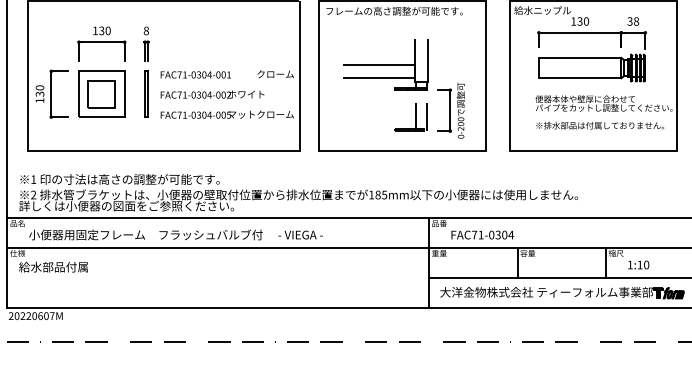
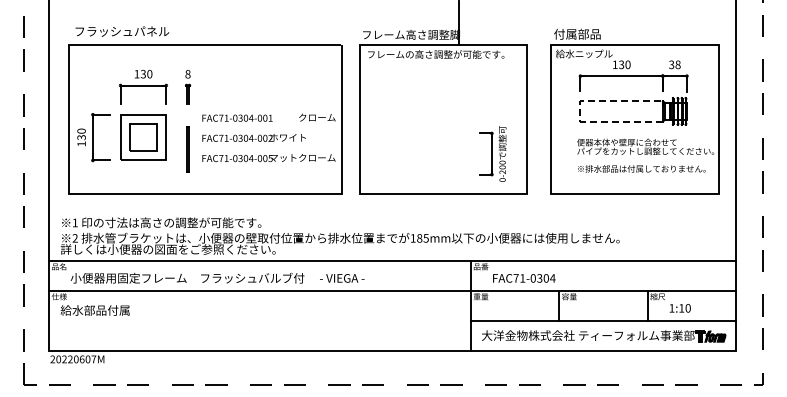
line: (538, 67) -> (580, 110), solid -> dashed
part: (385, 78) -> (427, 121), removed
line: (145, 94) -> (187, 149), moved

